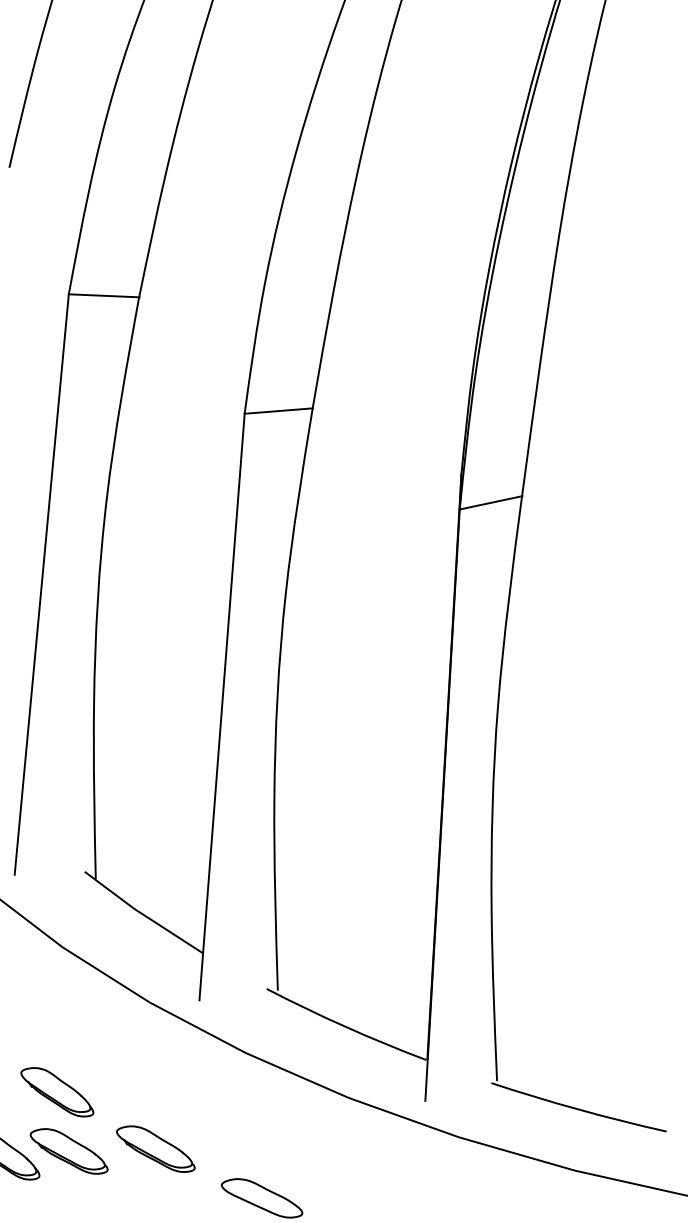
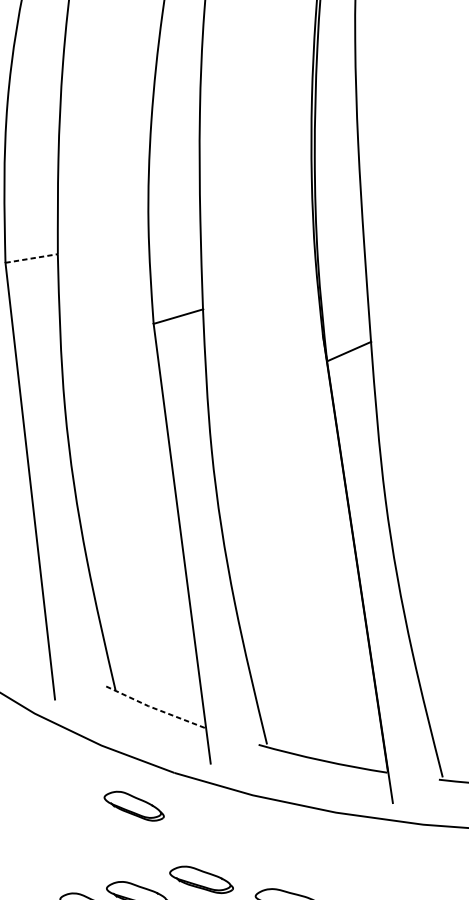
line: (104, 295) -> (31, 258), solid -> dashed
line: (142, 914) -> (155, 709), solid -> dashed
part: (57, 1092) -> (134, 806), moved

